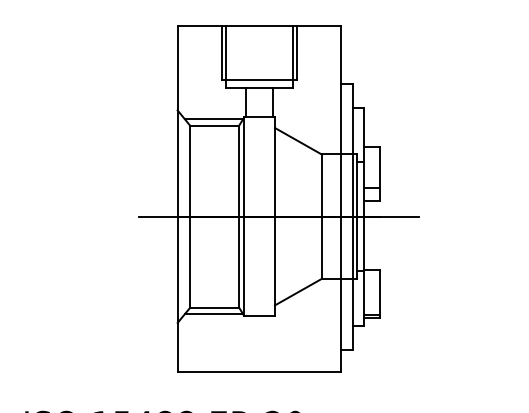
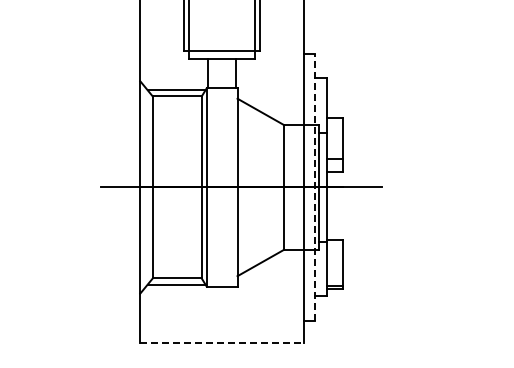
line: (352, 216) -> (315, 187), solid -> dashed
line: (259, 372) -> (222, 343), solid -> dashed

